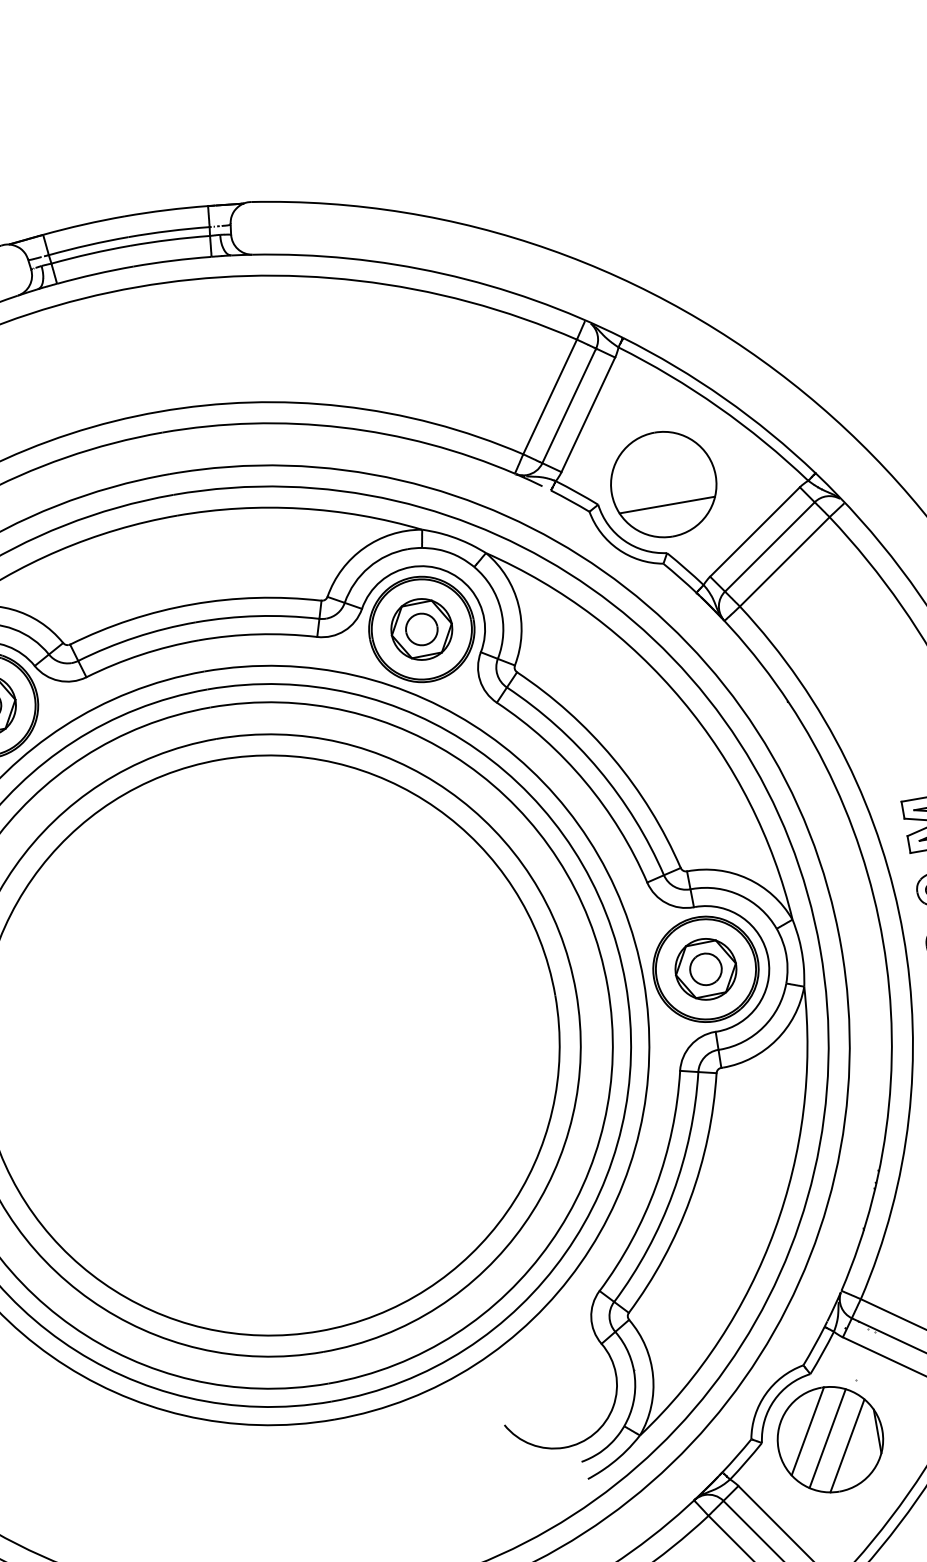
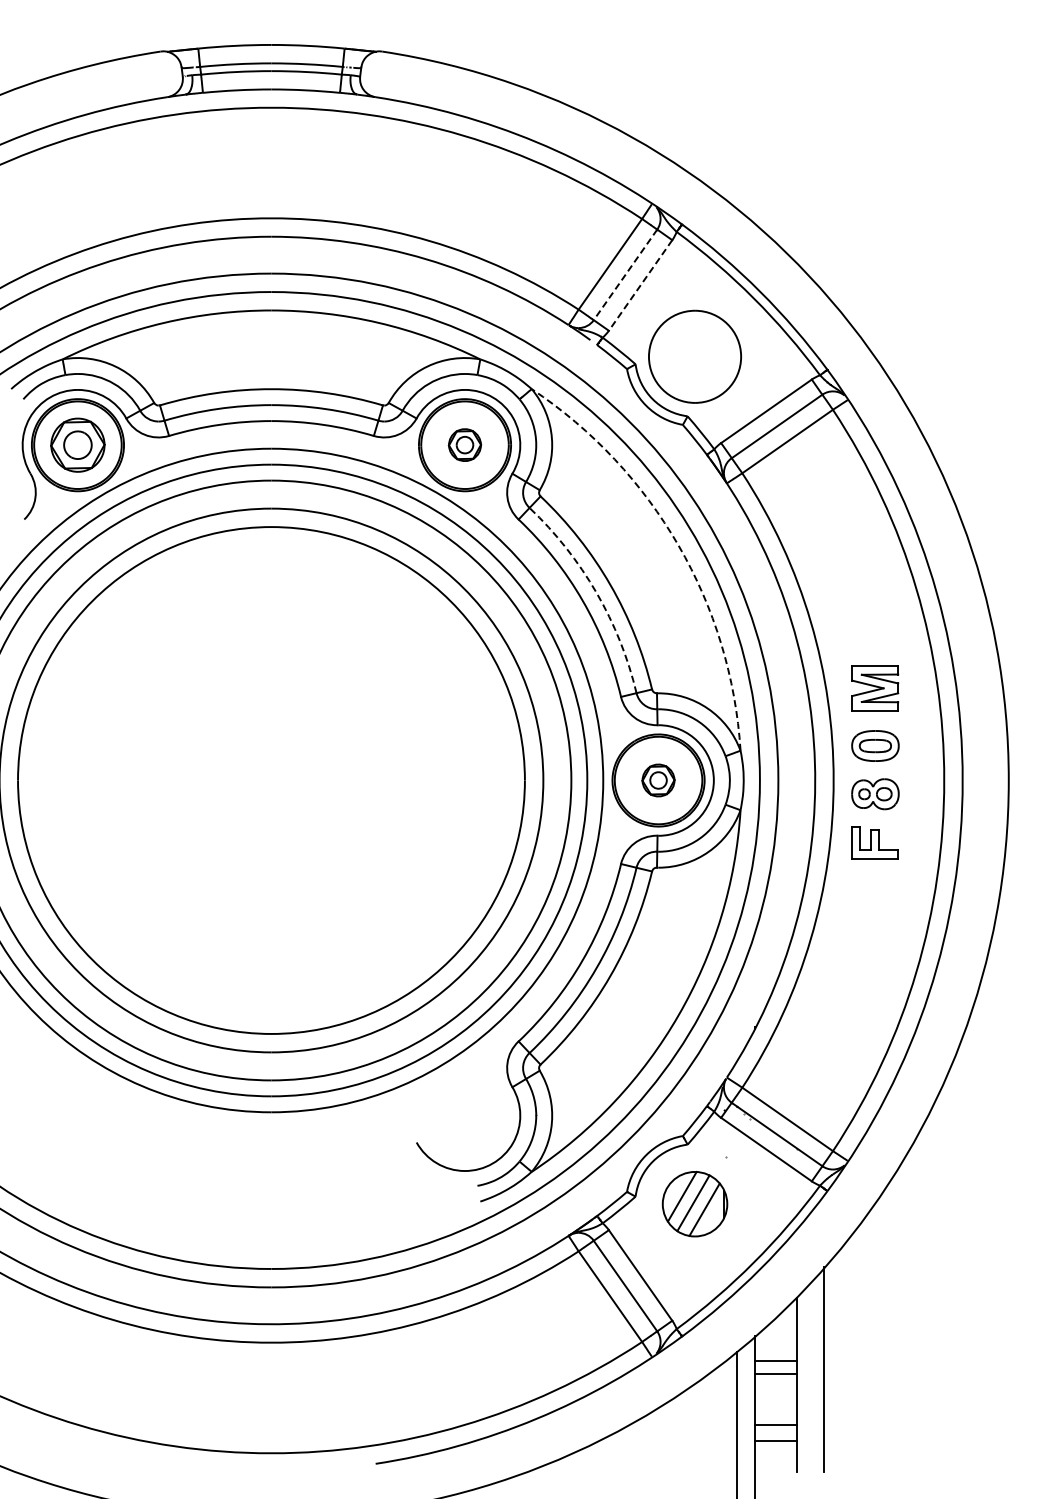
line: (569, 406) -> (625, 275), solid -> dashed
line: (588, 414) -> (640, 285), solid -> dashed
line: (666, 505) -> (694, 375), removed
part: (421, 628) -> (464, 444), size x0.6
arc: (682, 700) -> (678, 545), solid -> dashed
arc: (599, 769) -> (596, 592), solid -> dashed
part: (705, 969) -> (658, 780), size x0.6
part: (829, 1440) -> (694, 1204), size x0.7

